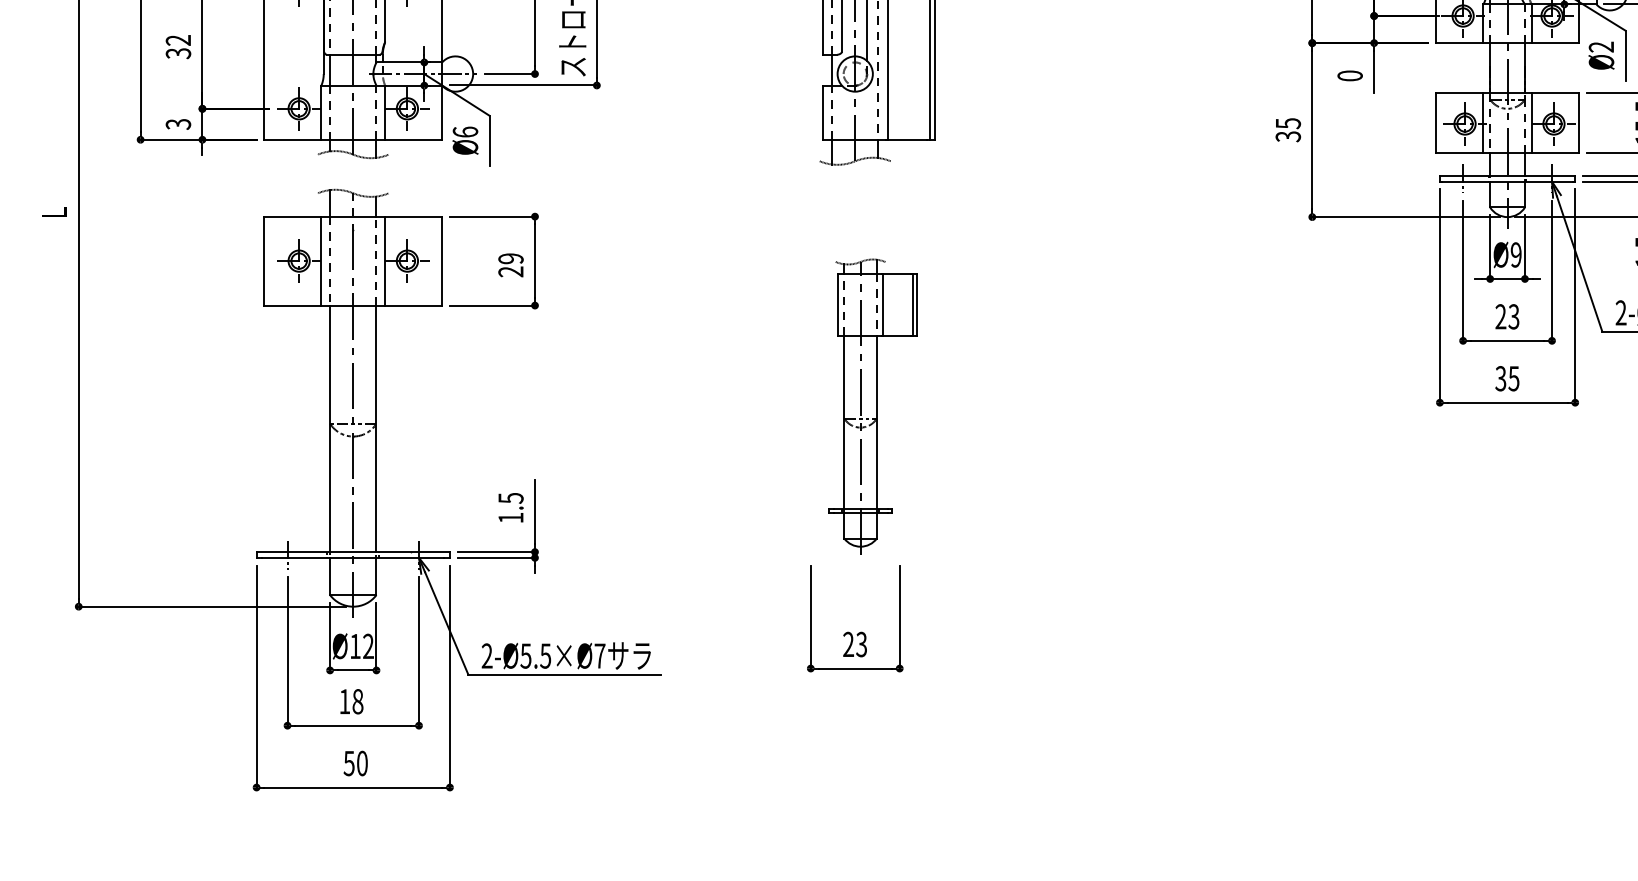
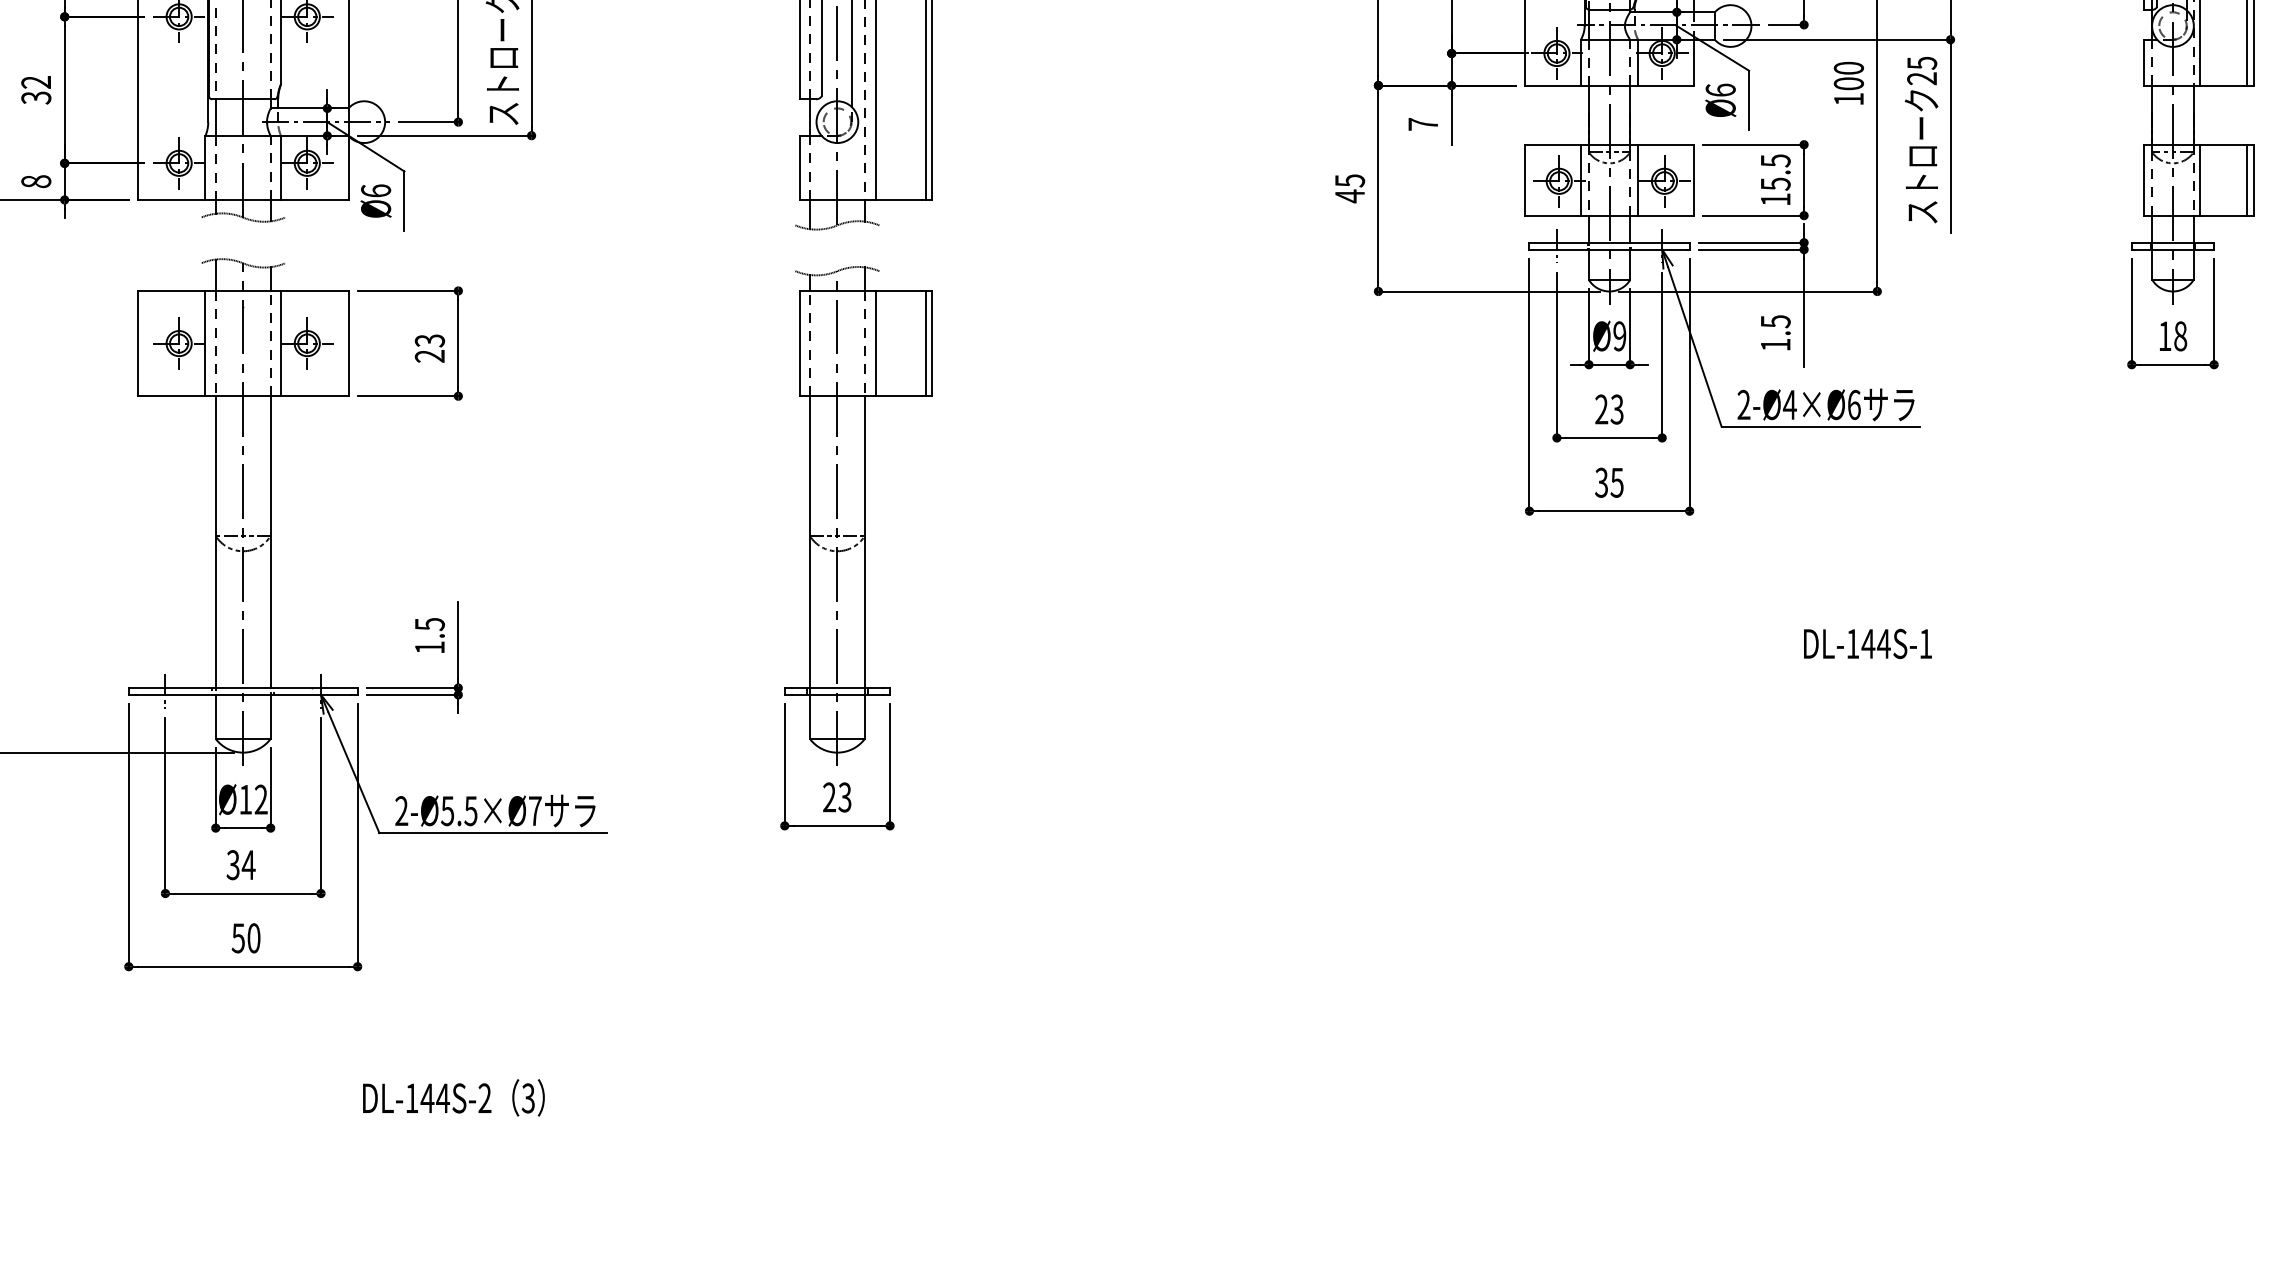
text: (1601, 46) -> (1720, 89), Ø2 -> Ø6
text: (1350, 76) -> (1423, 124), 0 -> 7
text: (178, 124) -> (36, 181), 3 -> 8
text: (1288, 136) -> (1350, 196), 35 -> 45
text: (510, 258) -> (429, 340), 29 -> 23
part: (873, 406) -> (858, 515), size x1.43
text: (350, 702) -> (240, 865), 18 -> 34

